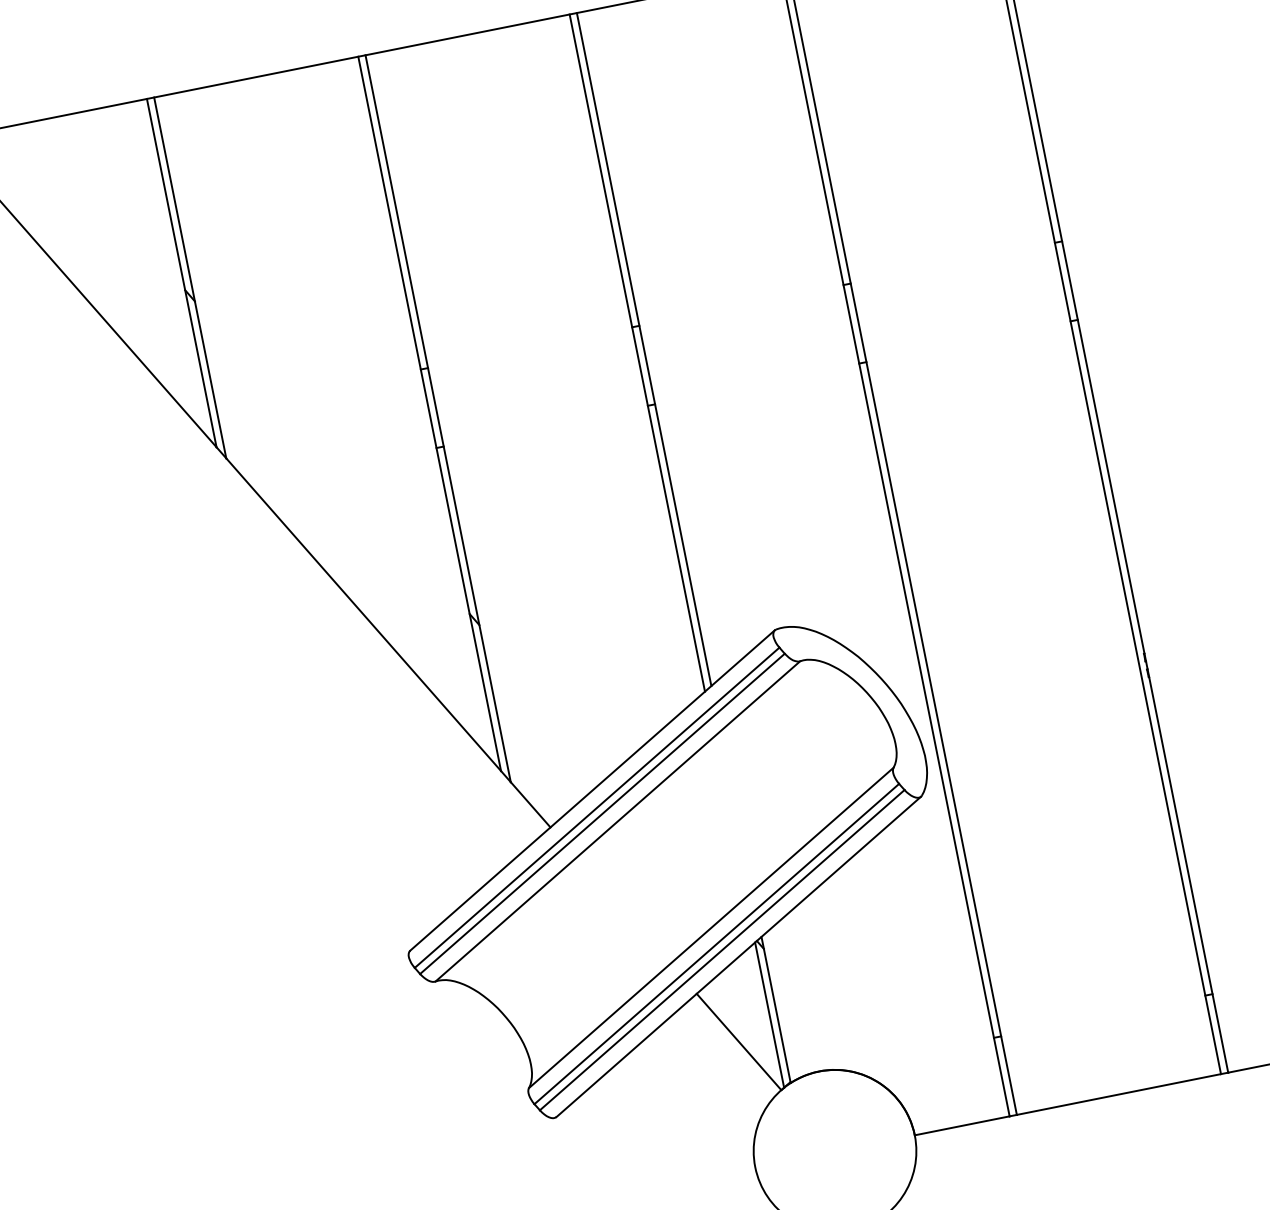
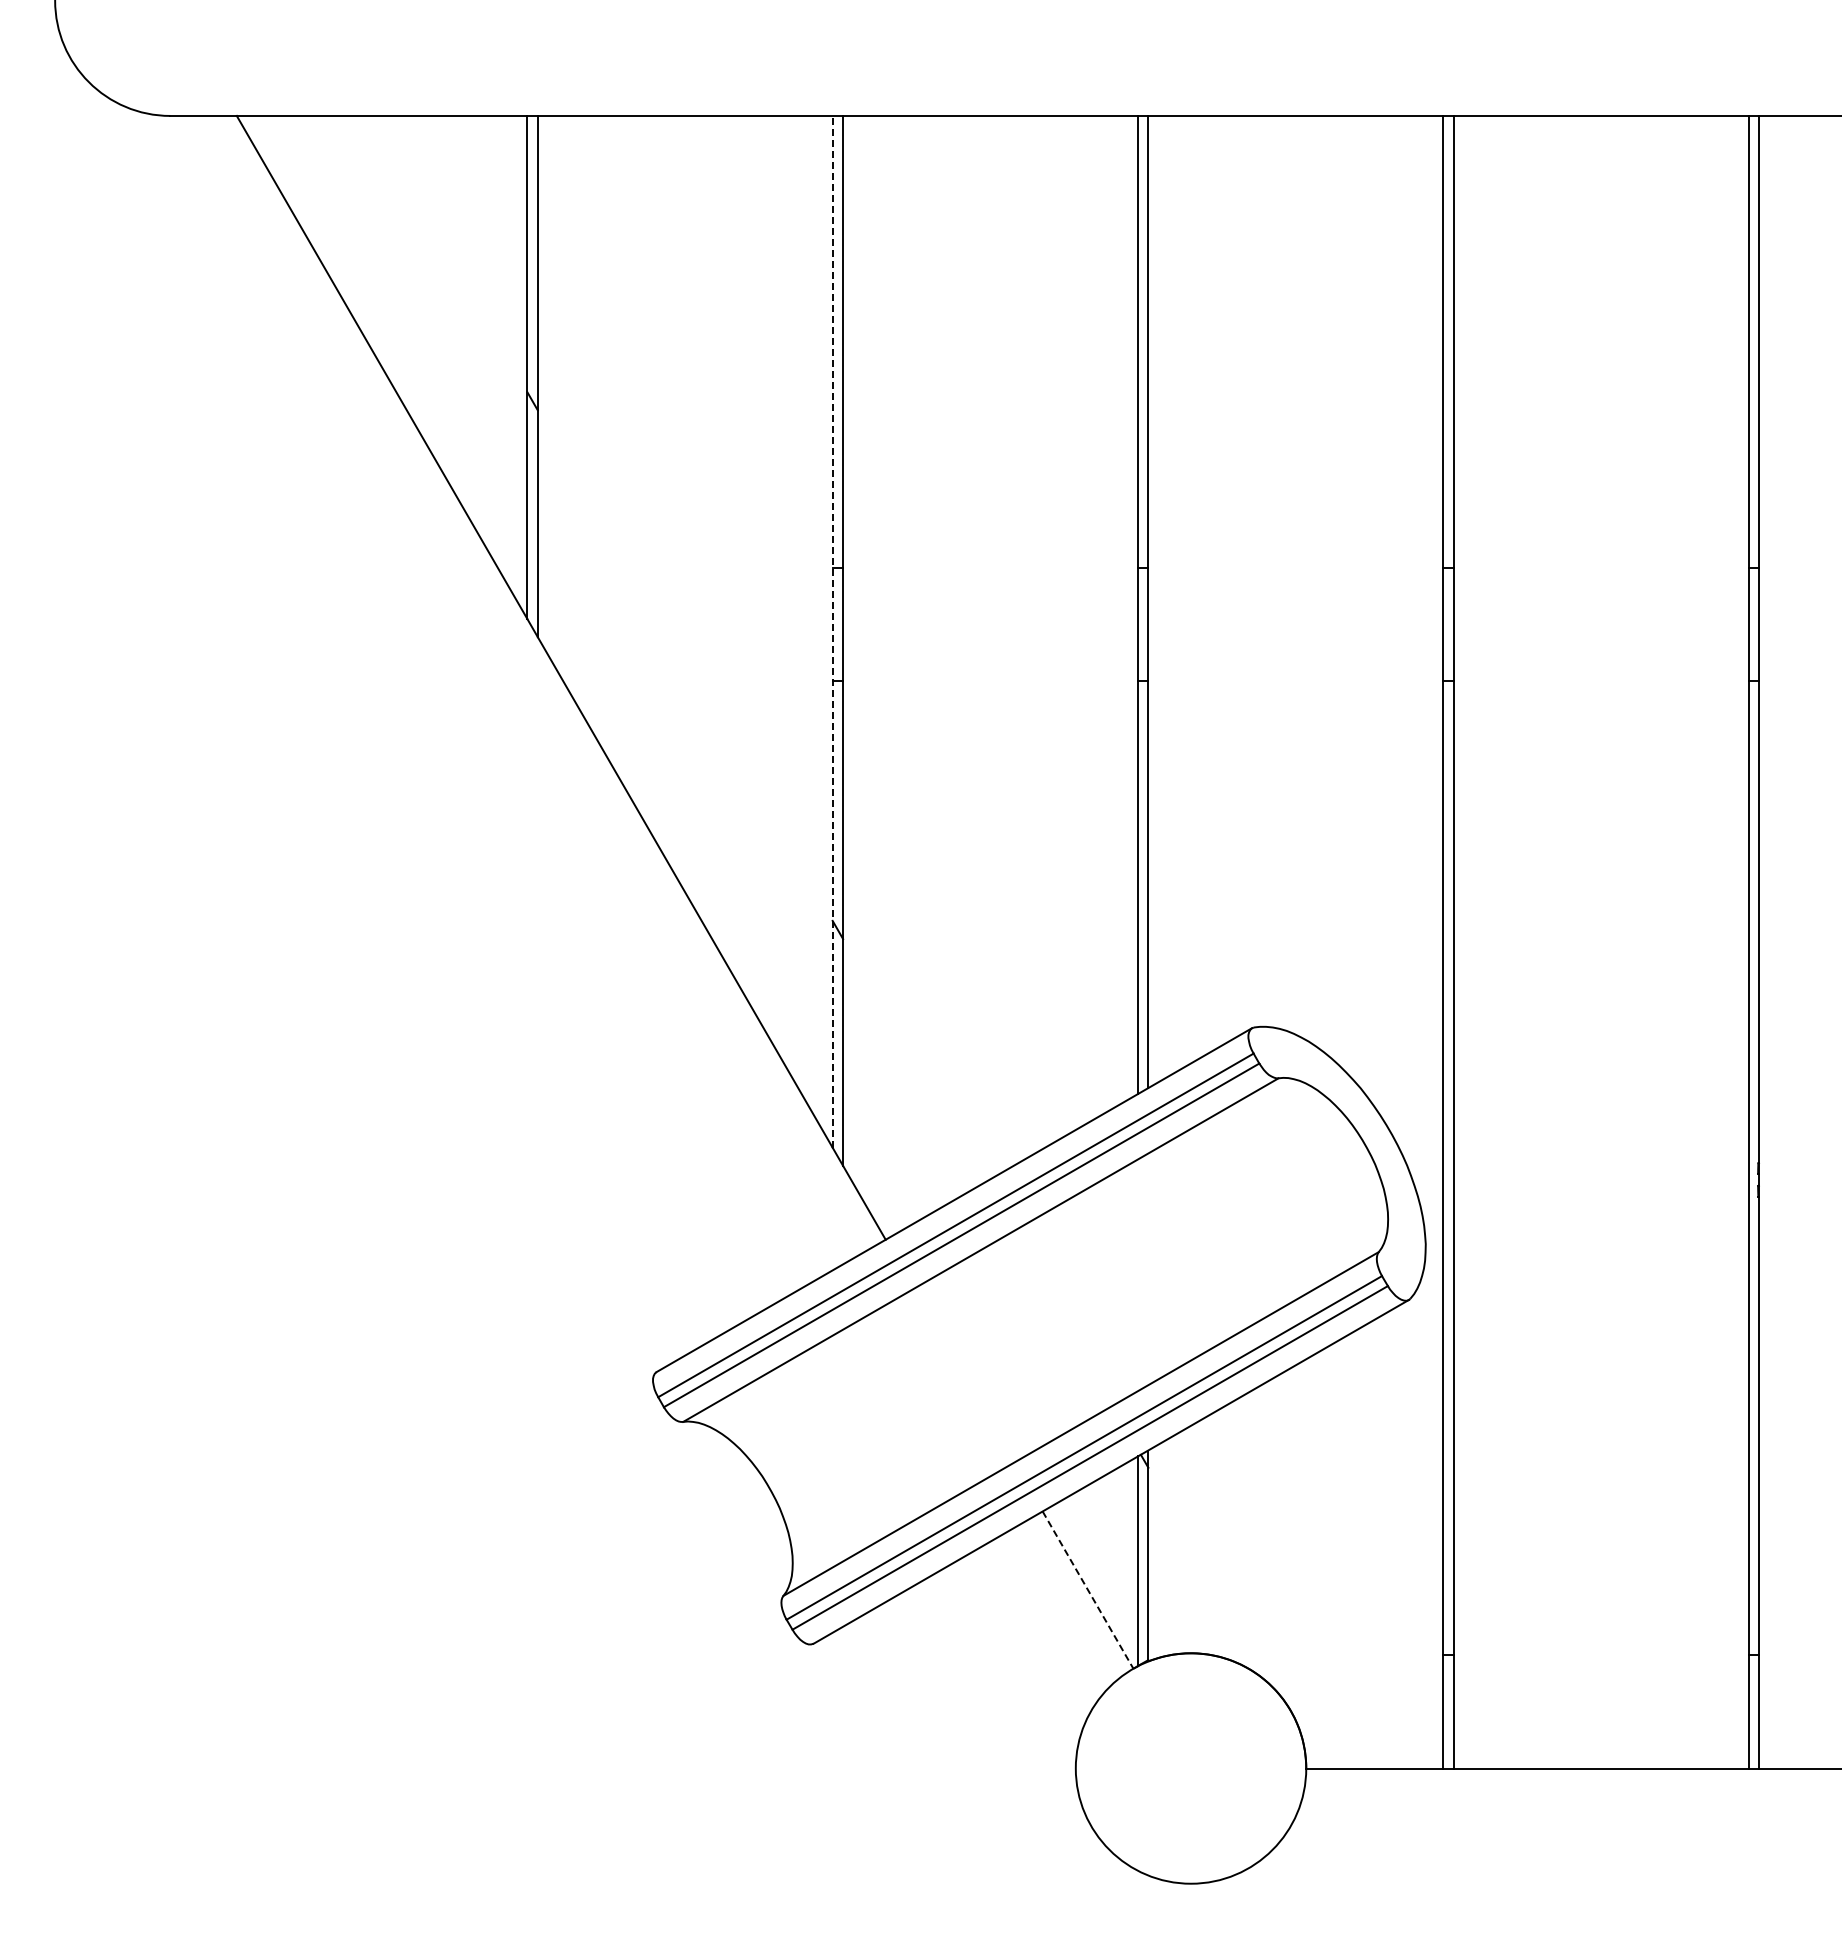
line: (429, 413) -> (832, 631), solid -> dashed
line: (739, 1042) -> (1088, 1590), solid -> dashed

